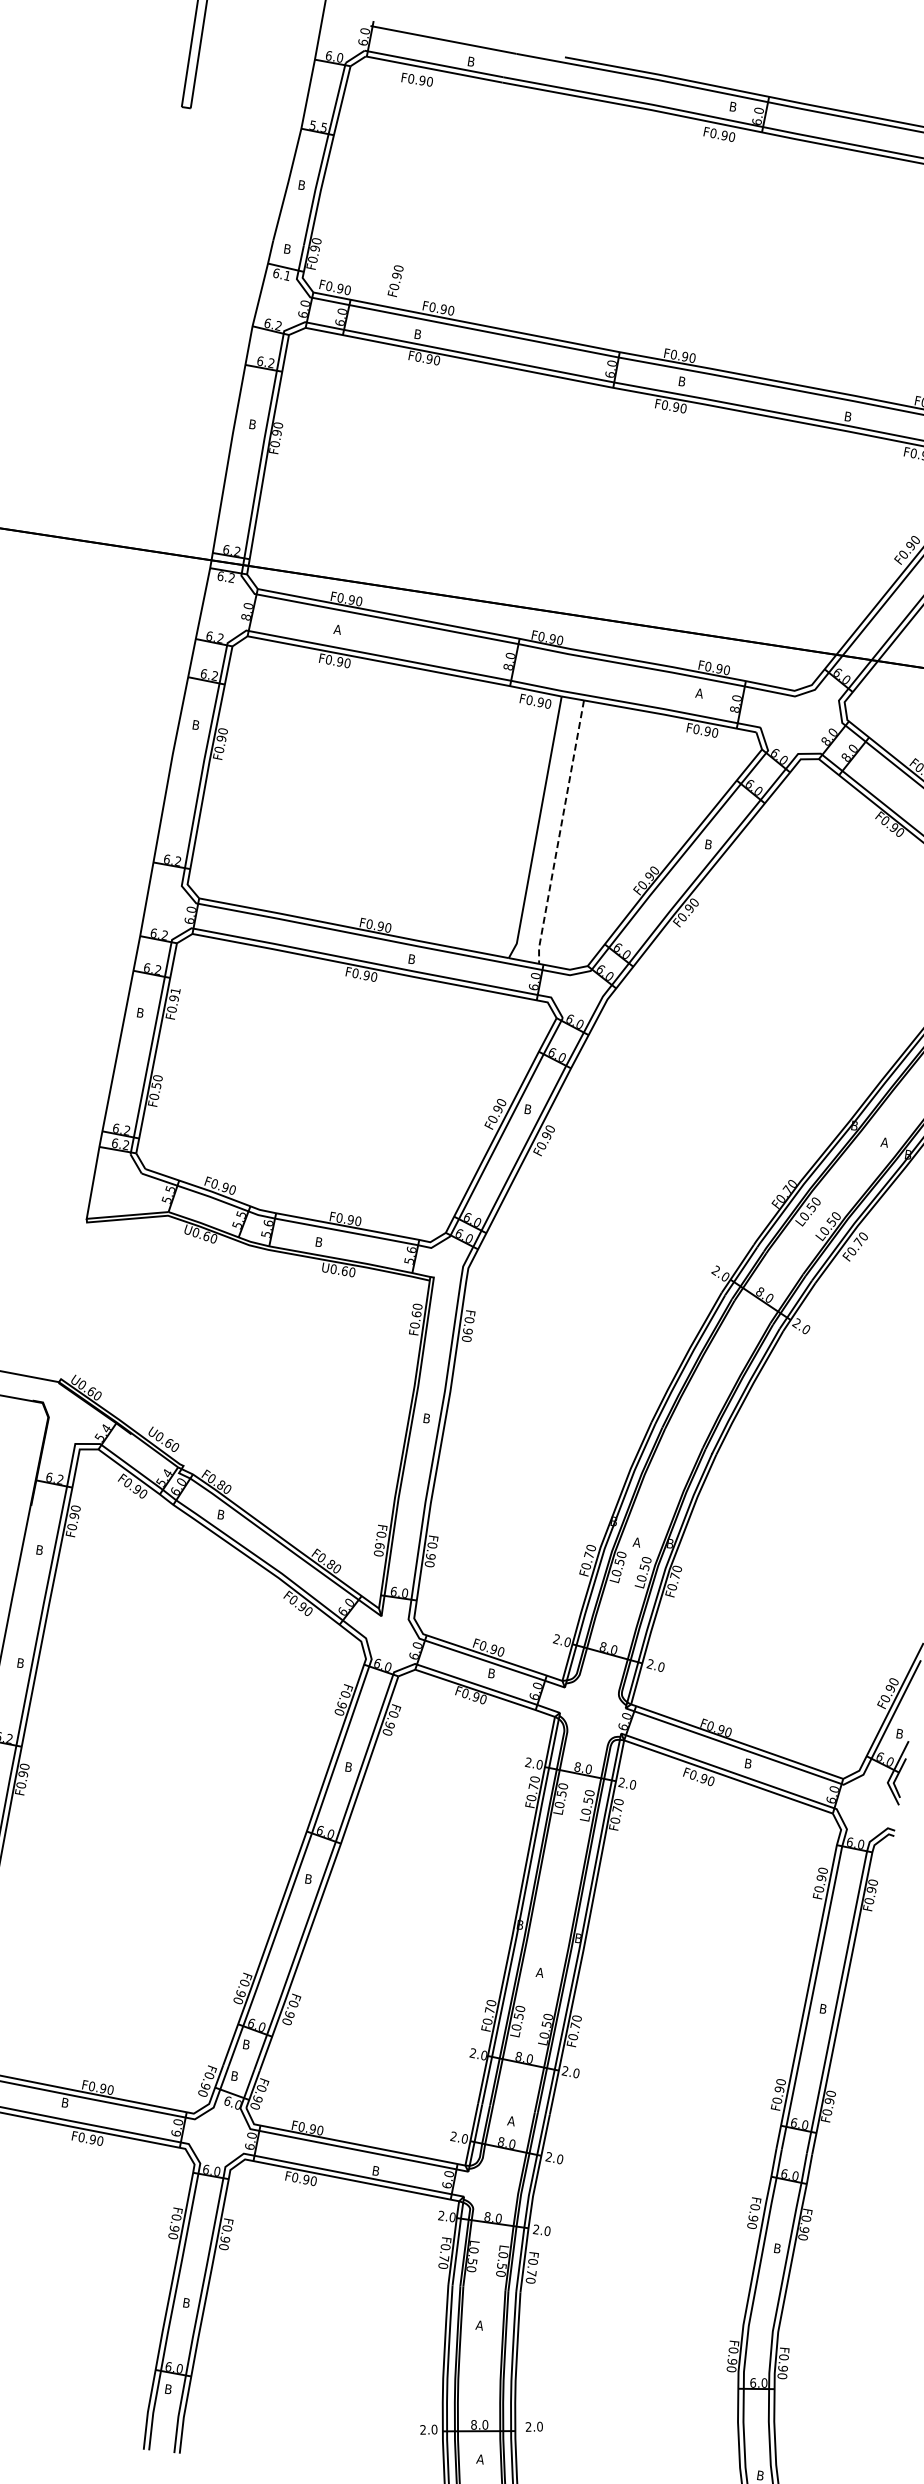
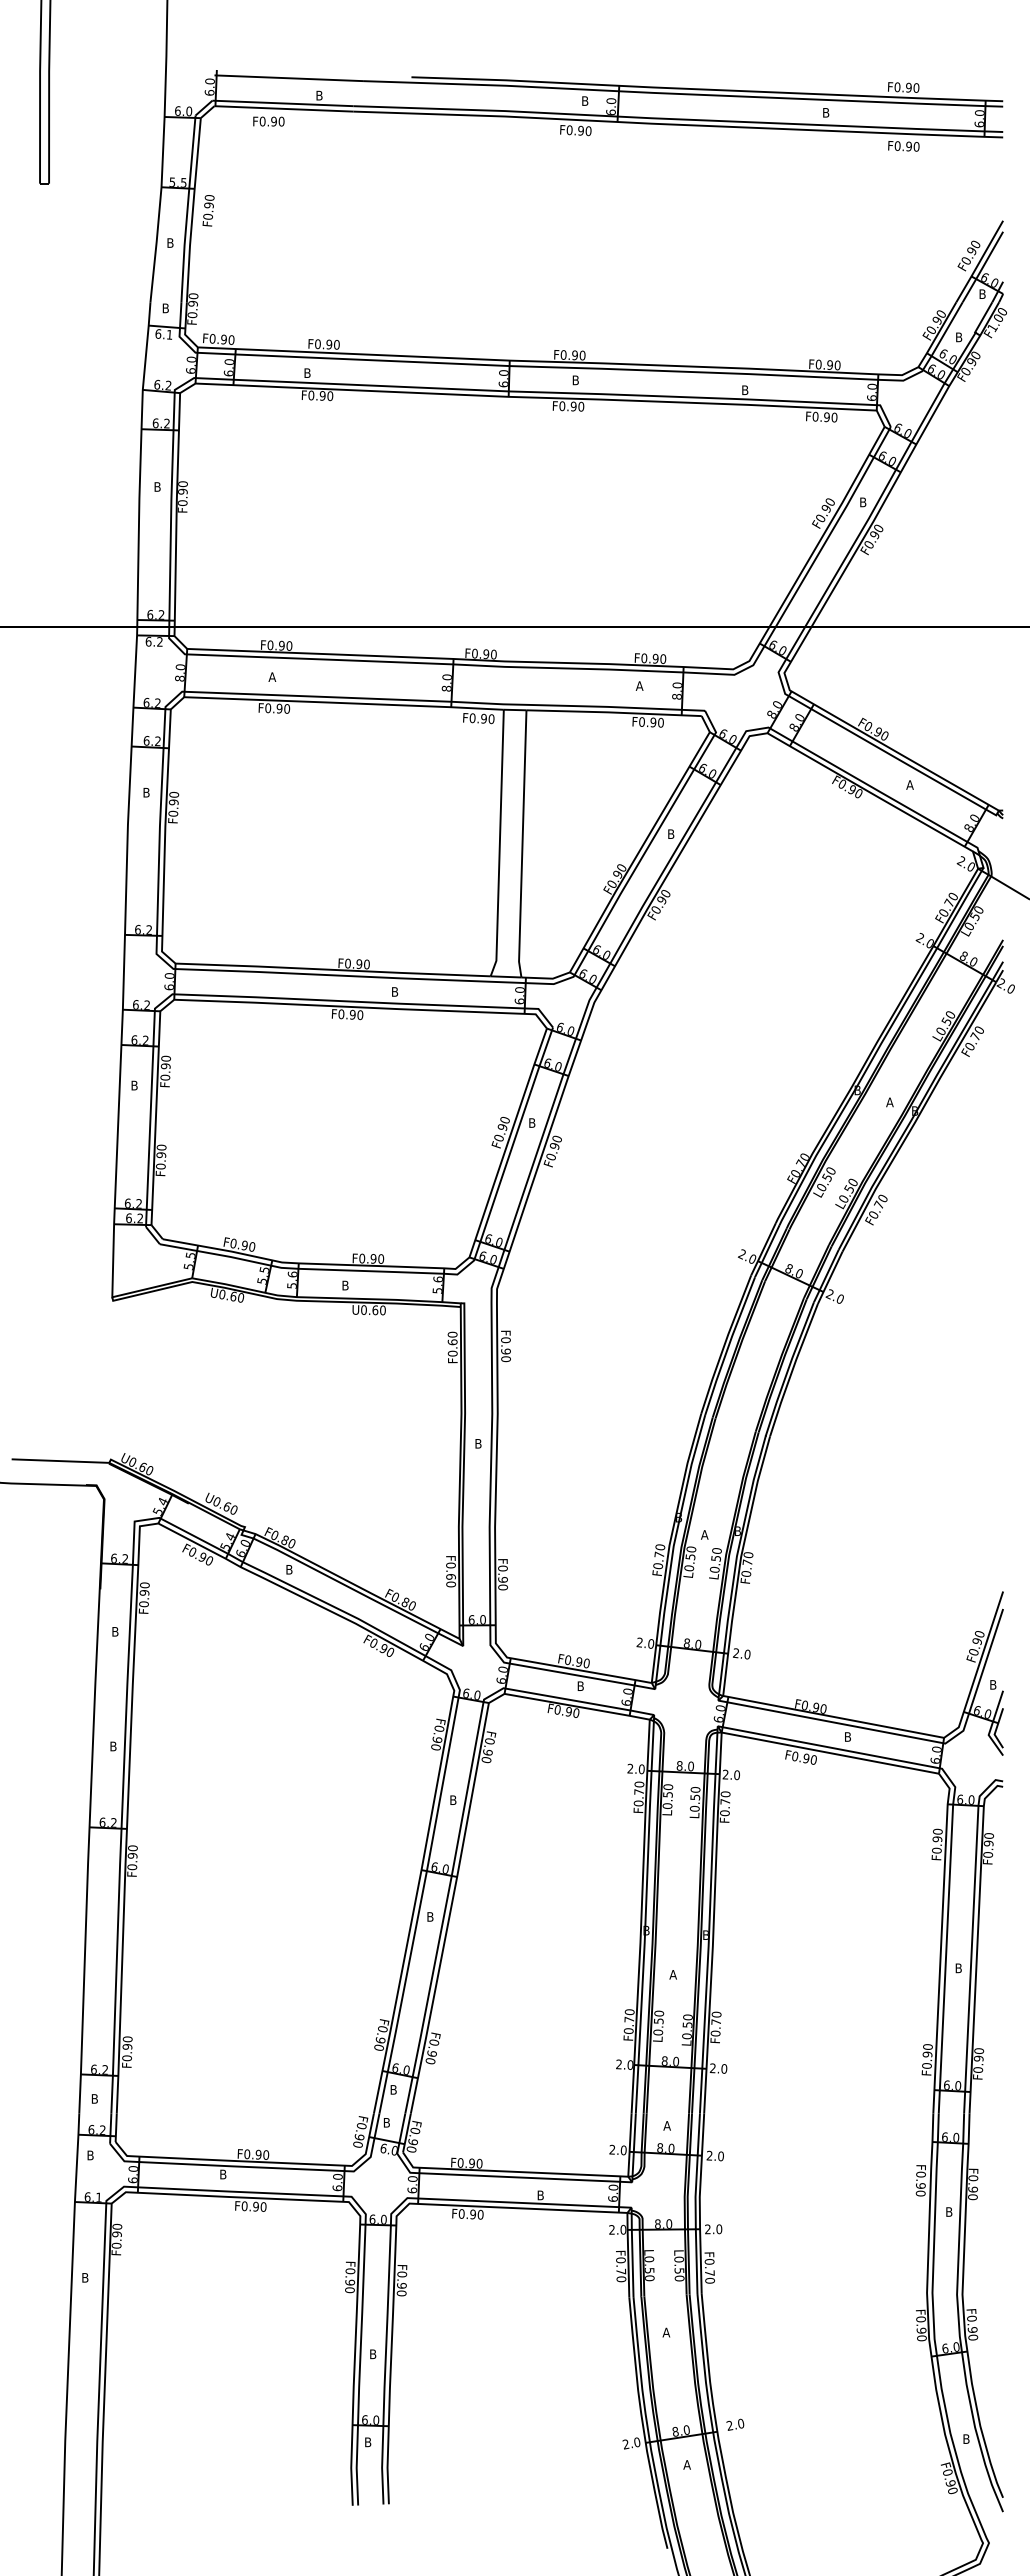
text: (395, 280) -> (208, 210), moved
line: (559, 833) -> (522, 845), dashed -> solid
text: (175, 990) -> (165, 1058), F0.91 -> F0.90
text: (155, 1085) -> (160, 1155), F0.50 -> F0.90

